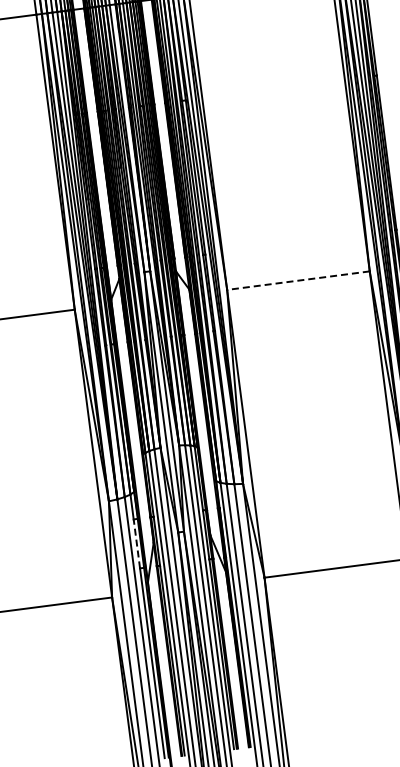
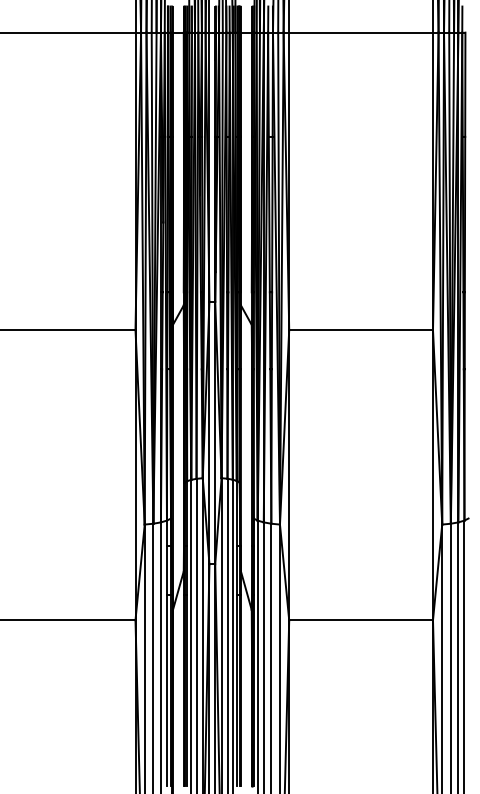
line: (298, 280) -> (361, 330), dashed -> solid
line: (136, 544) -> (166, 570), dashed -> solid

